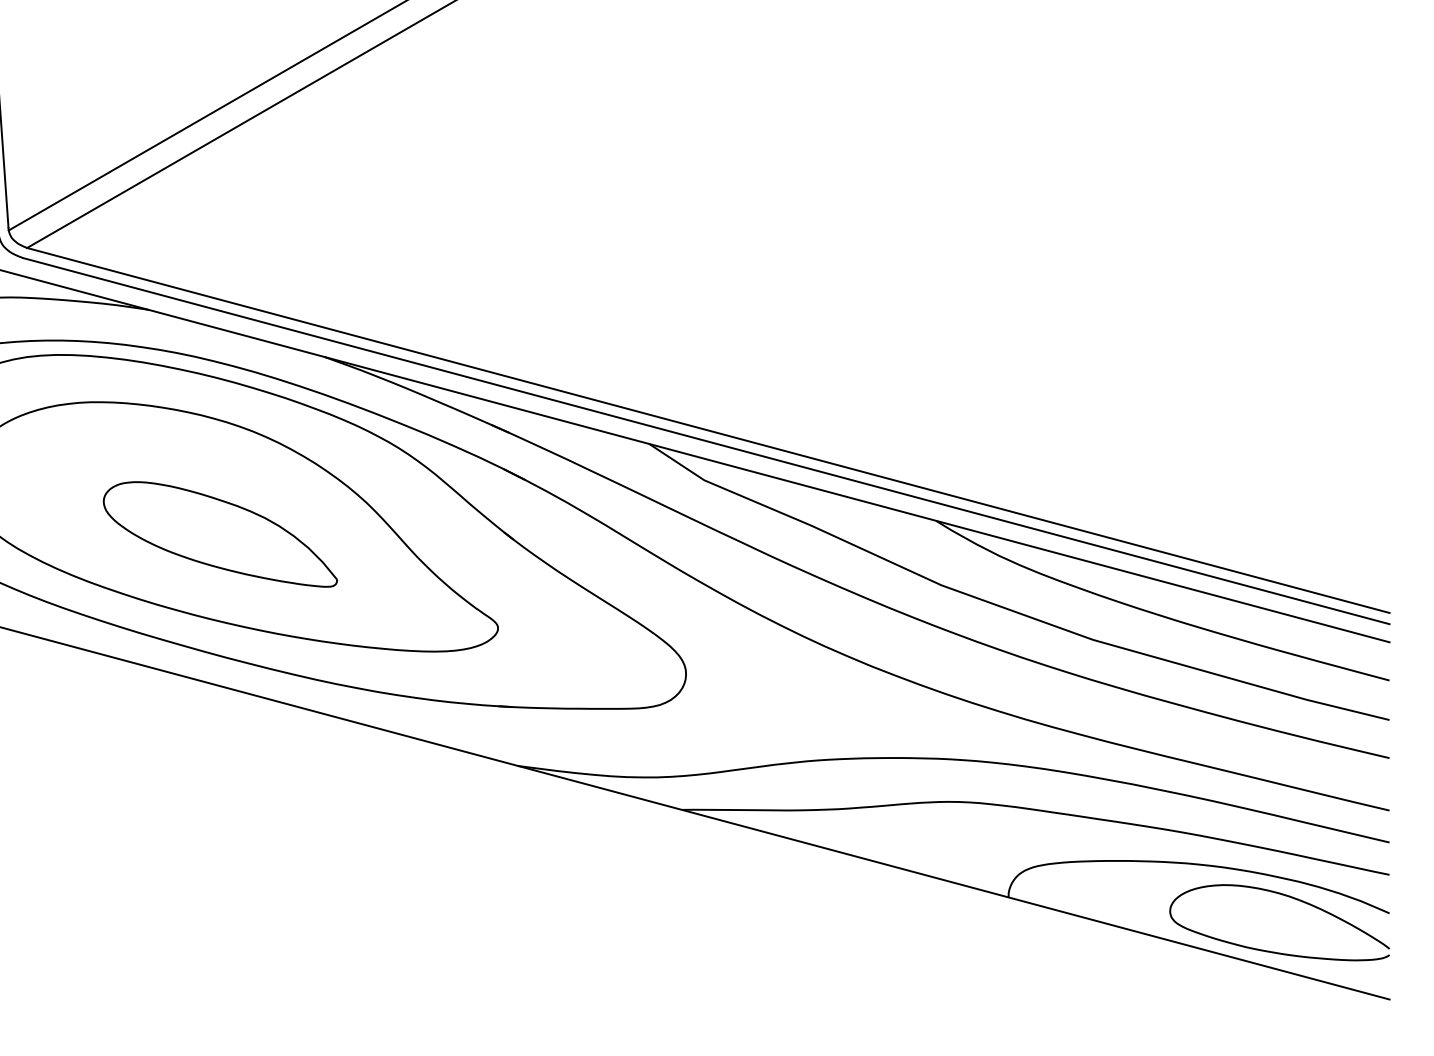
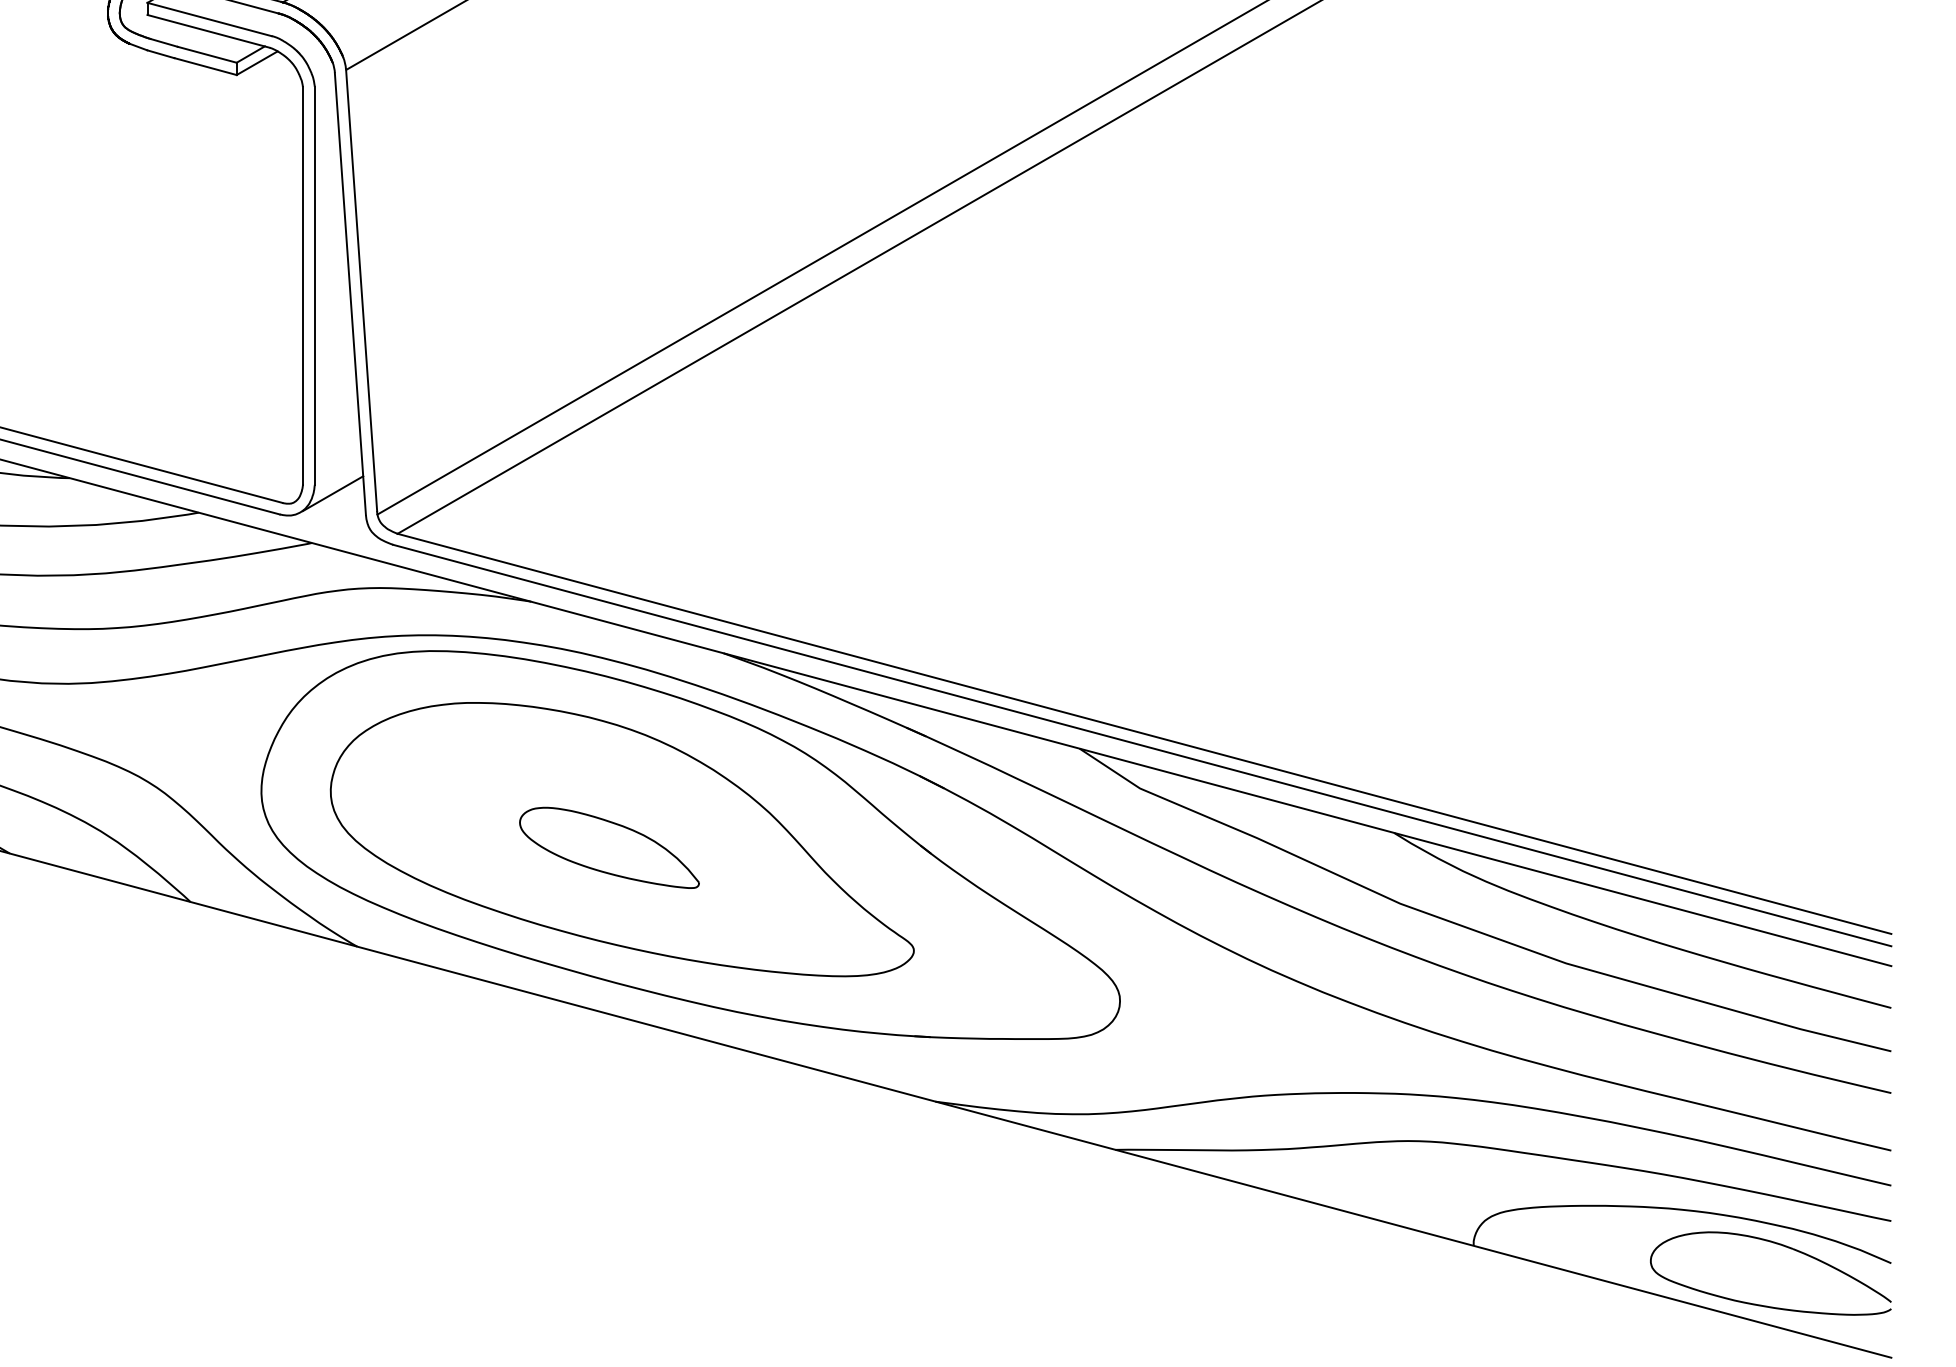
part: (220, 534) -> (609, 847), size x0.7

